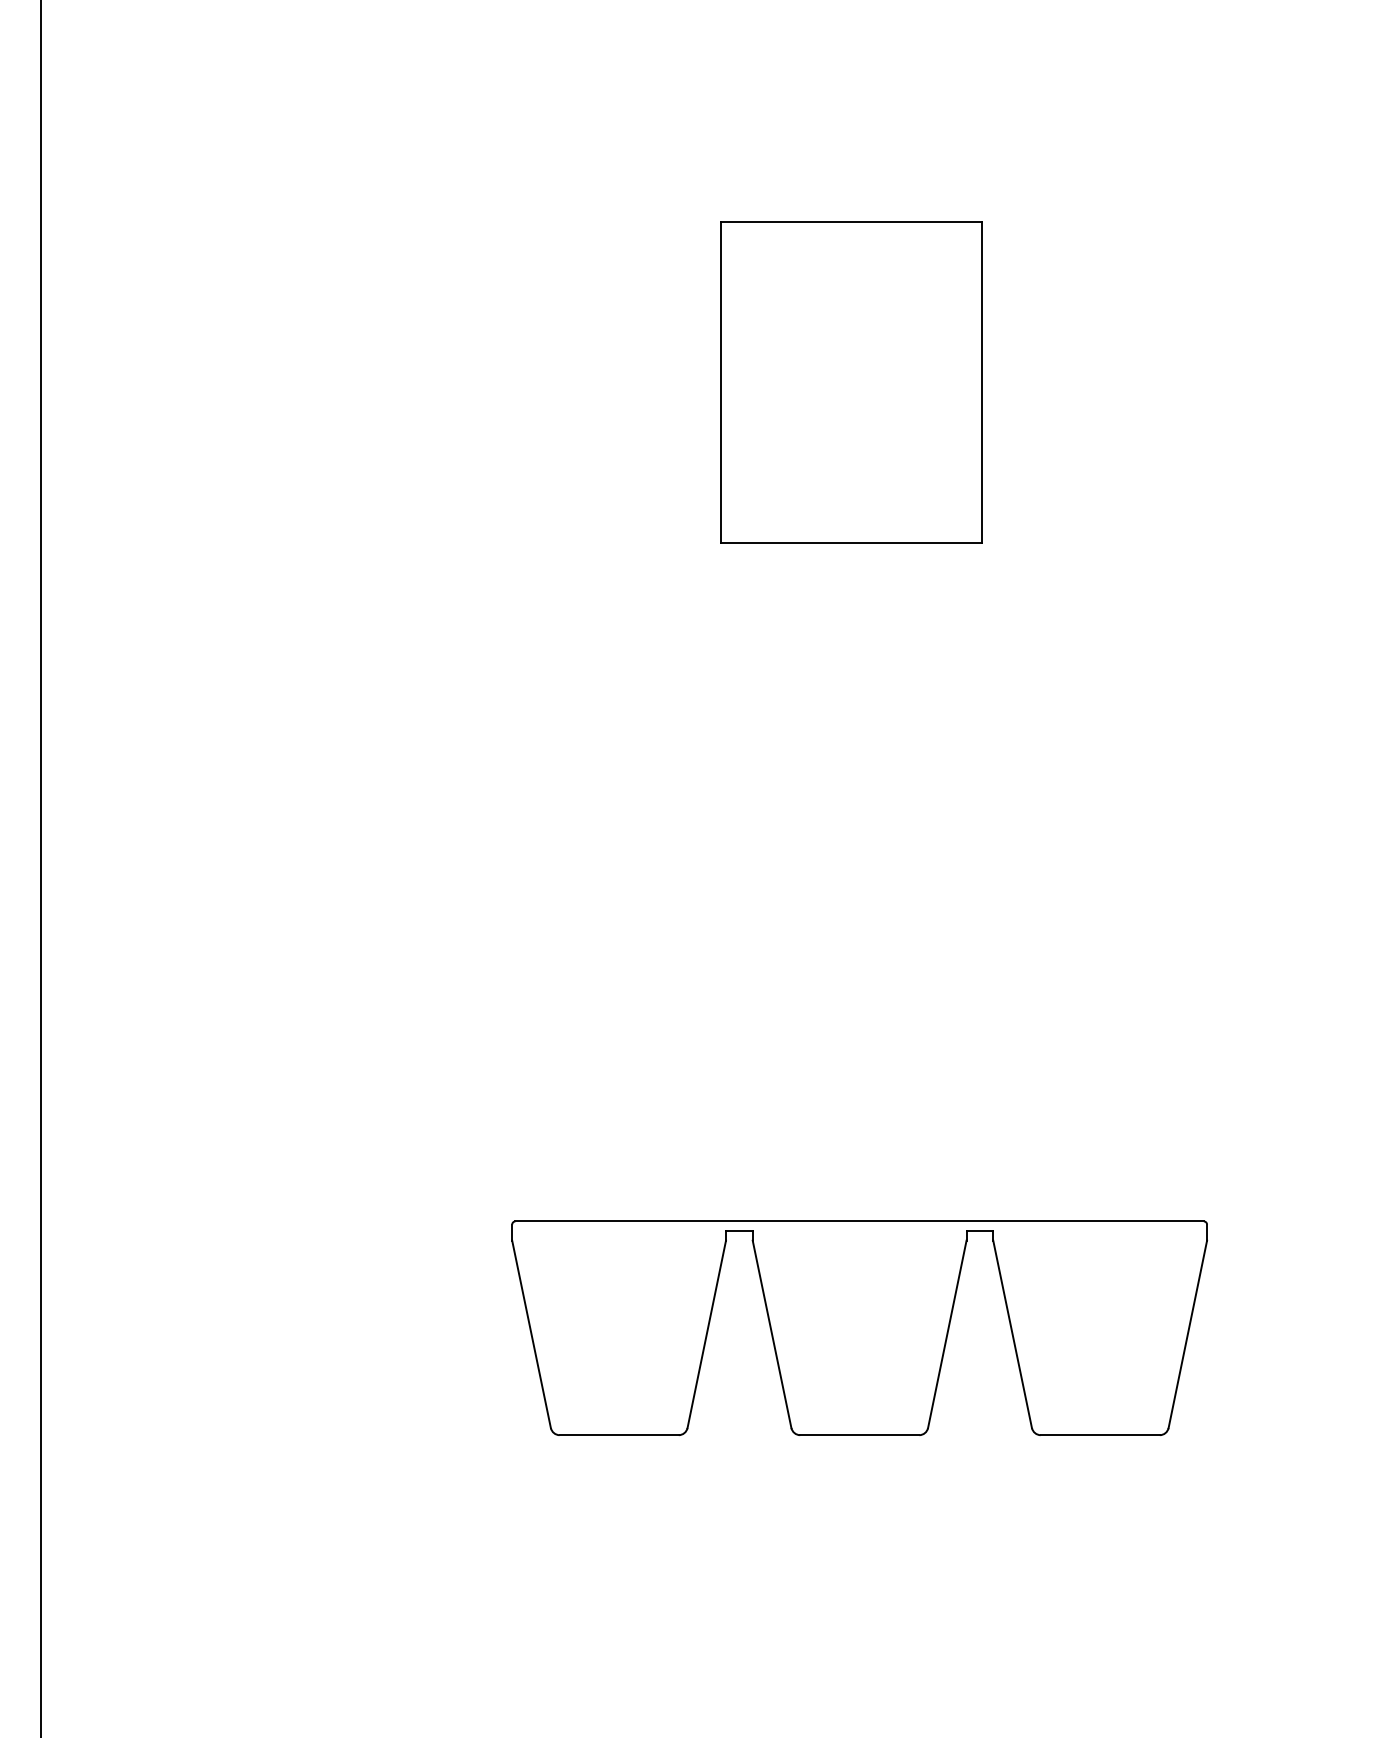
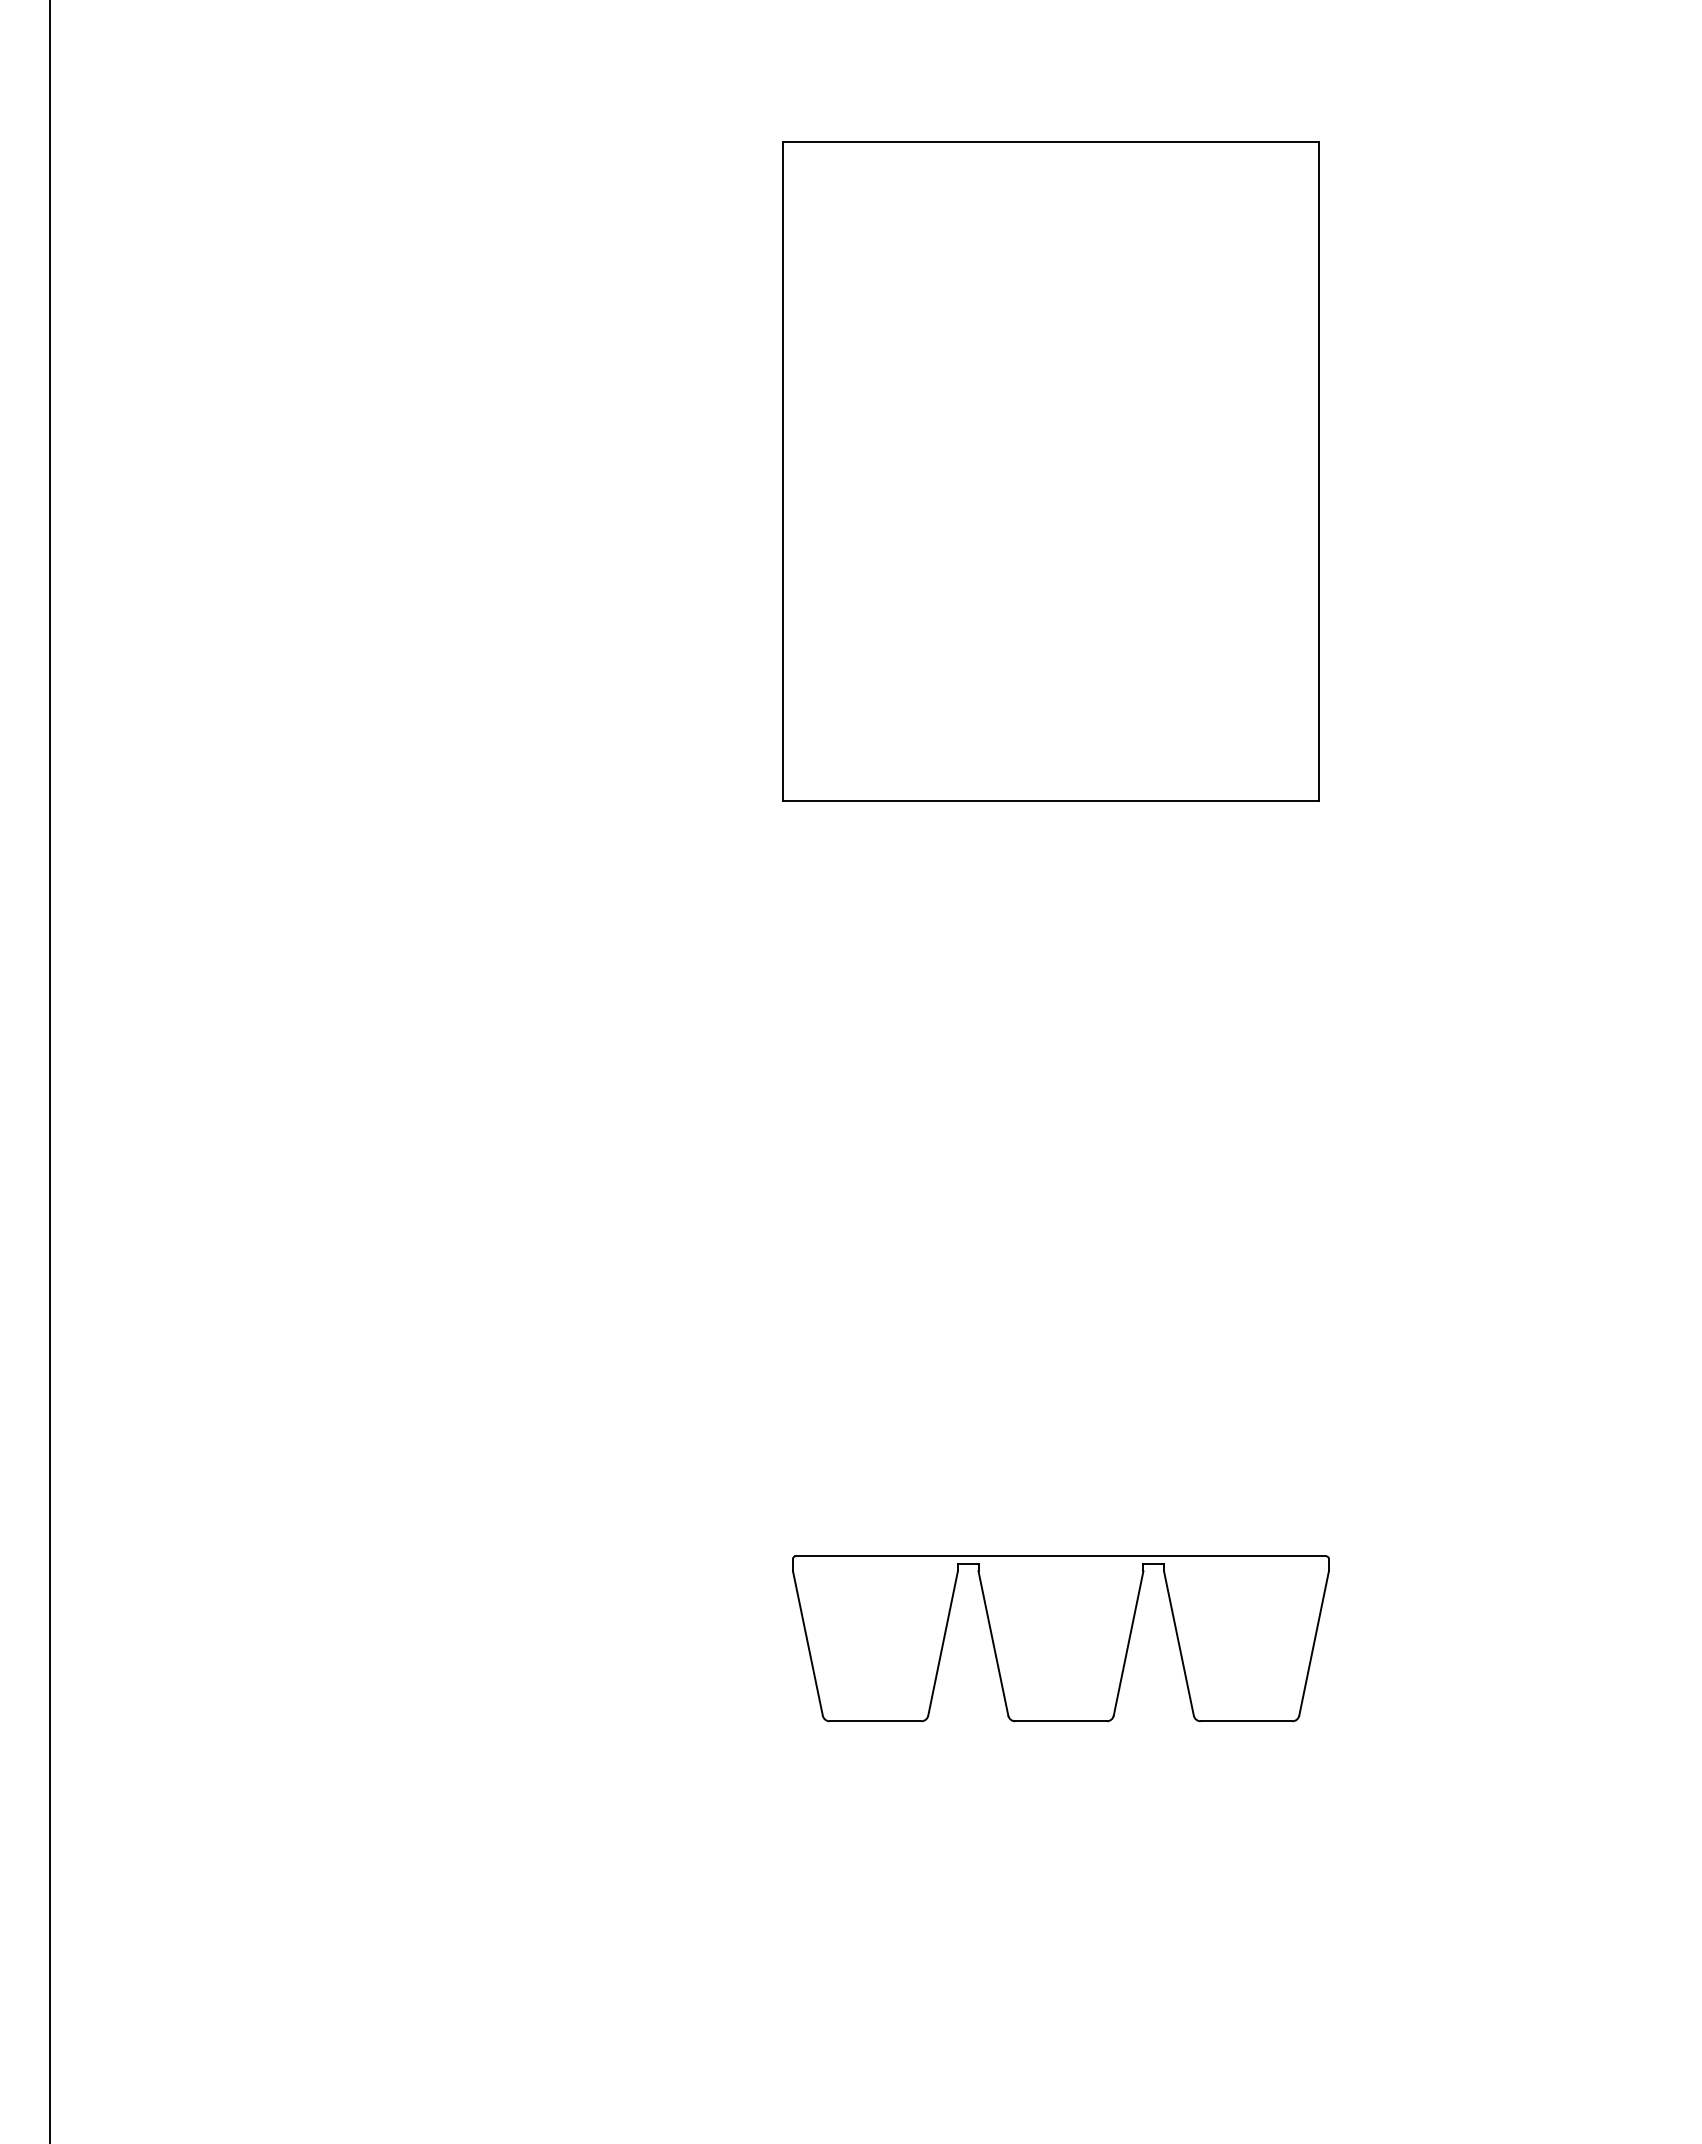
part: (851, 382) -> (1050, 471), size x1.67
part: (859, 1328) -> (1060, 1638), size x0.62

